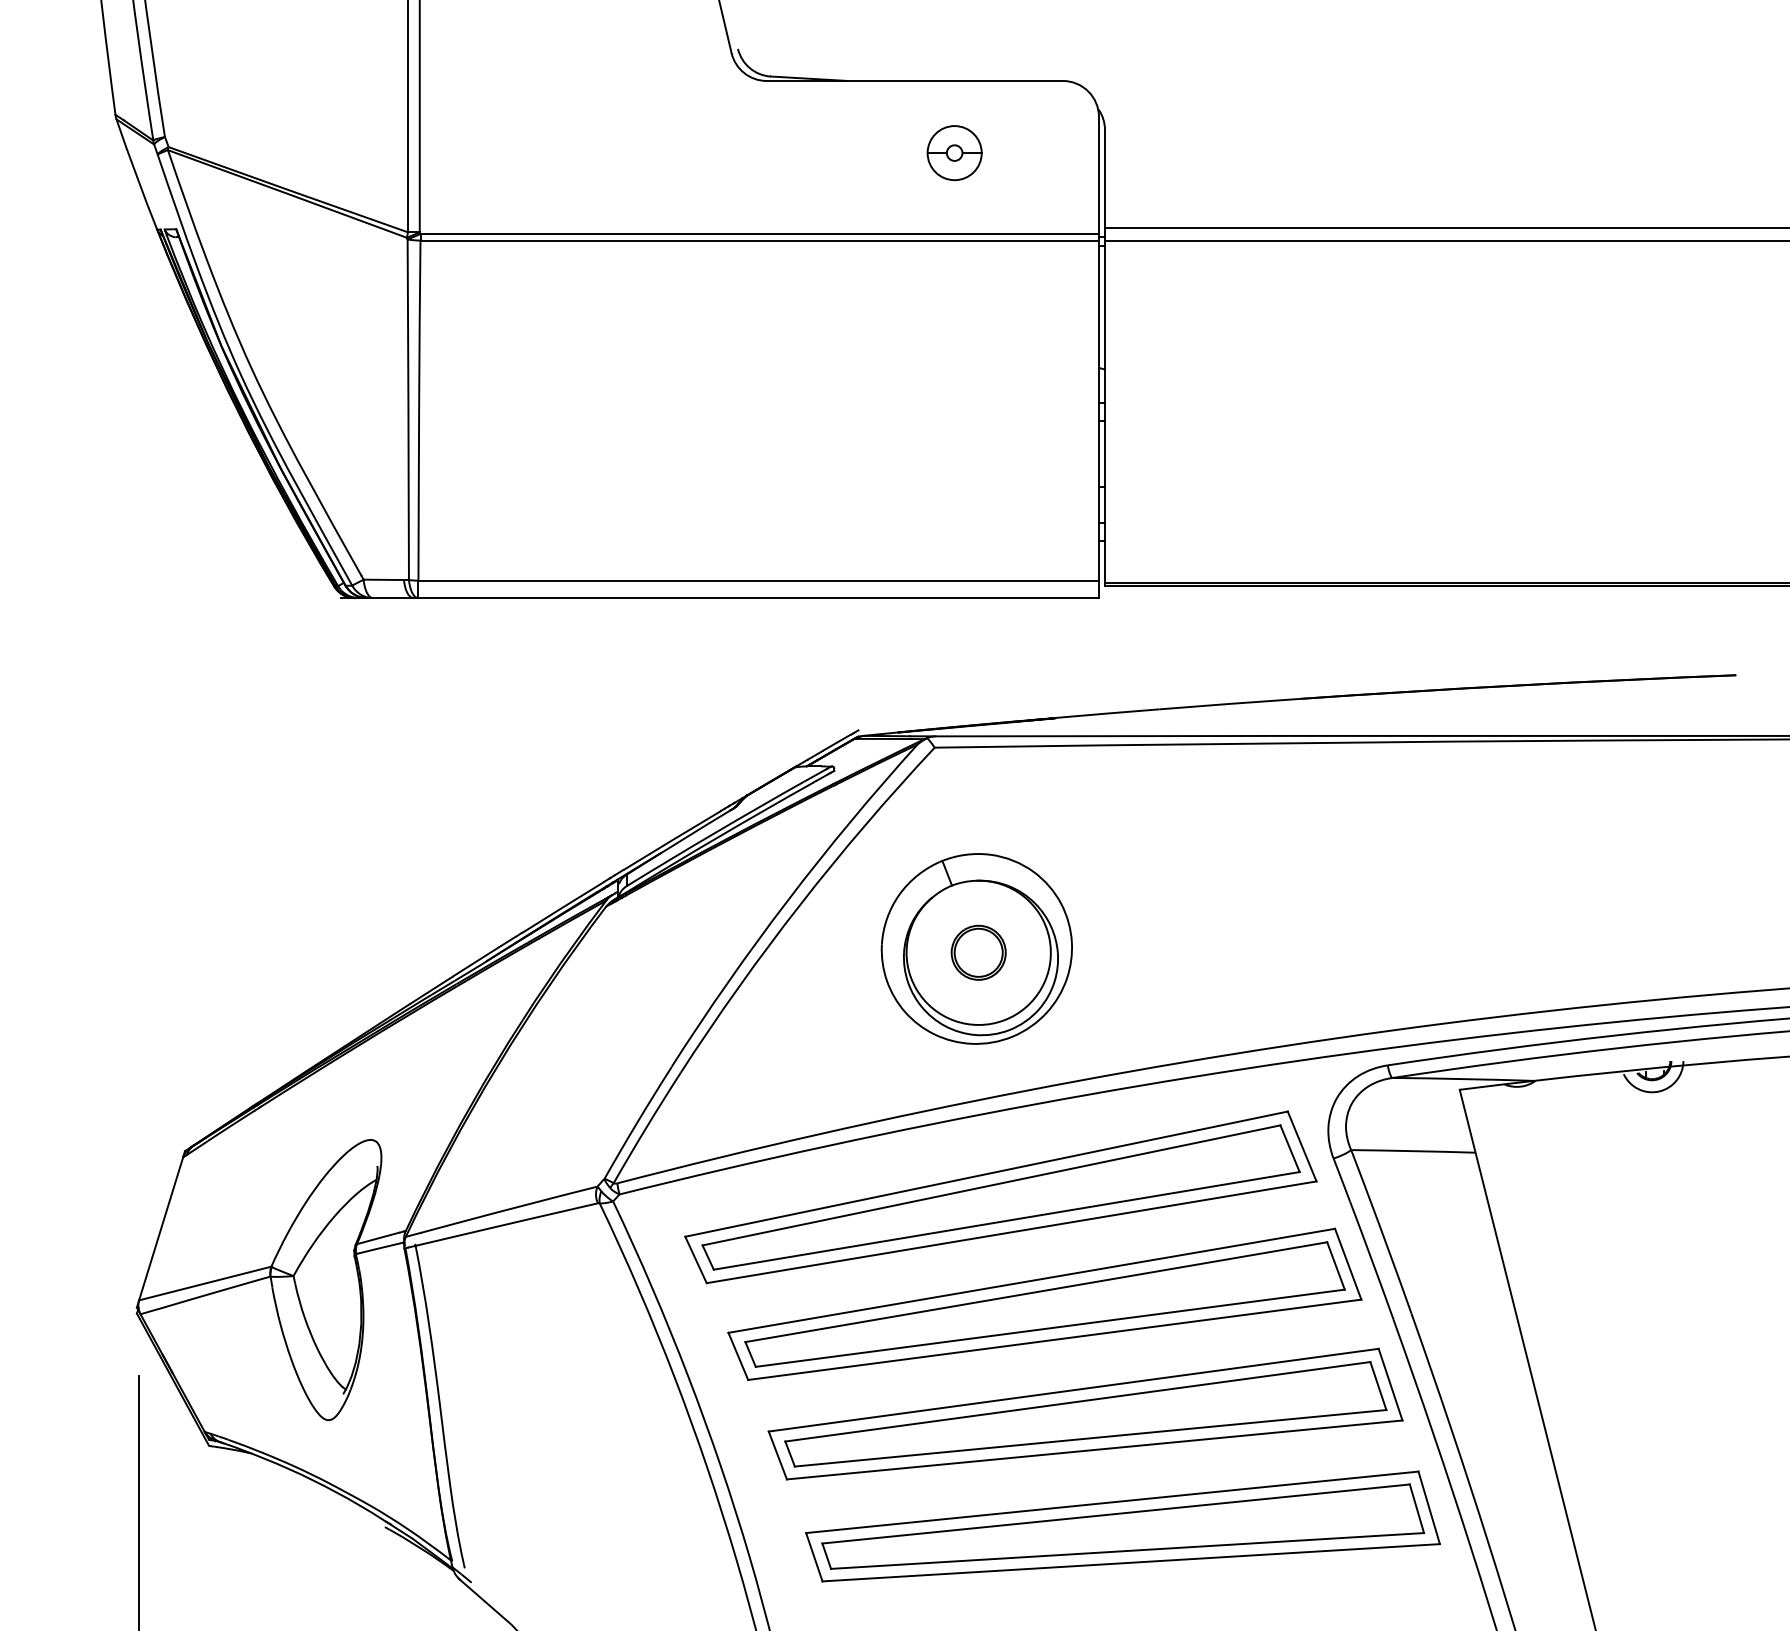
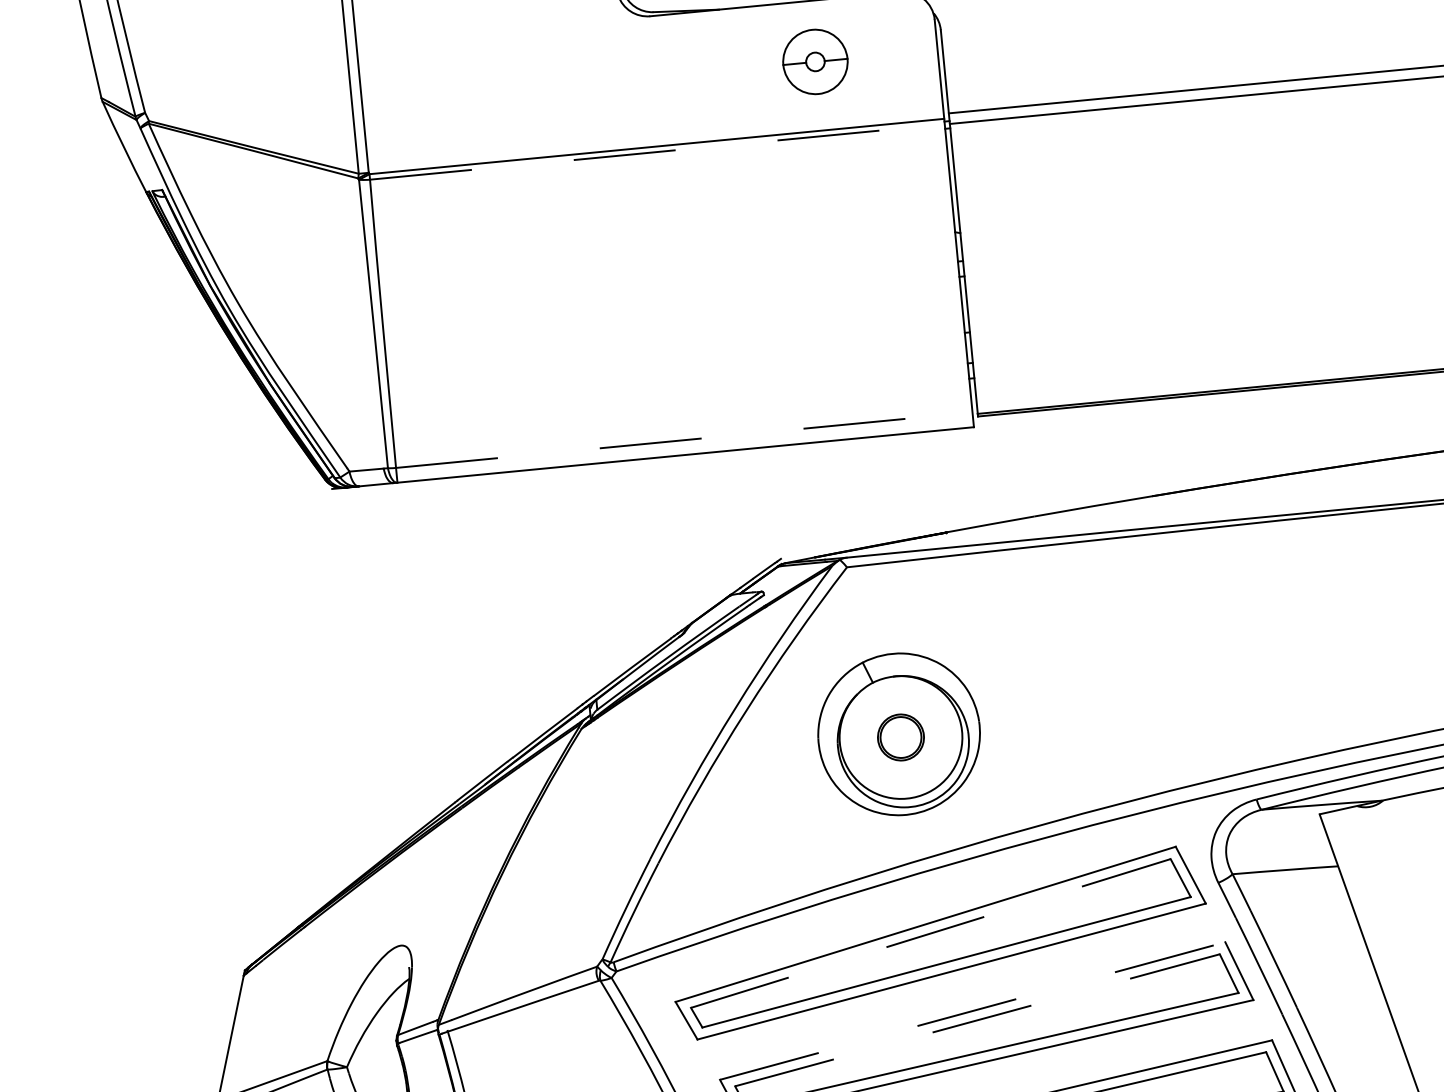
part: (954, 153) -> (815, 62), size x1.4
line: (760, 240) -> (658, 151), solid -> dashed
line: (759, 580) -> (684, 440), solid -> dashed
line: (992, 1185) -> (931, 933), solid -> dashed
line: (1031, 1280) -> (972, 1010), solid -> dashed
line: (1036, 1292) -> (977, 1020), solid -> dashed

